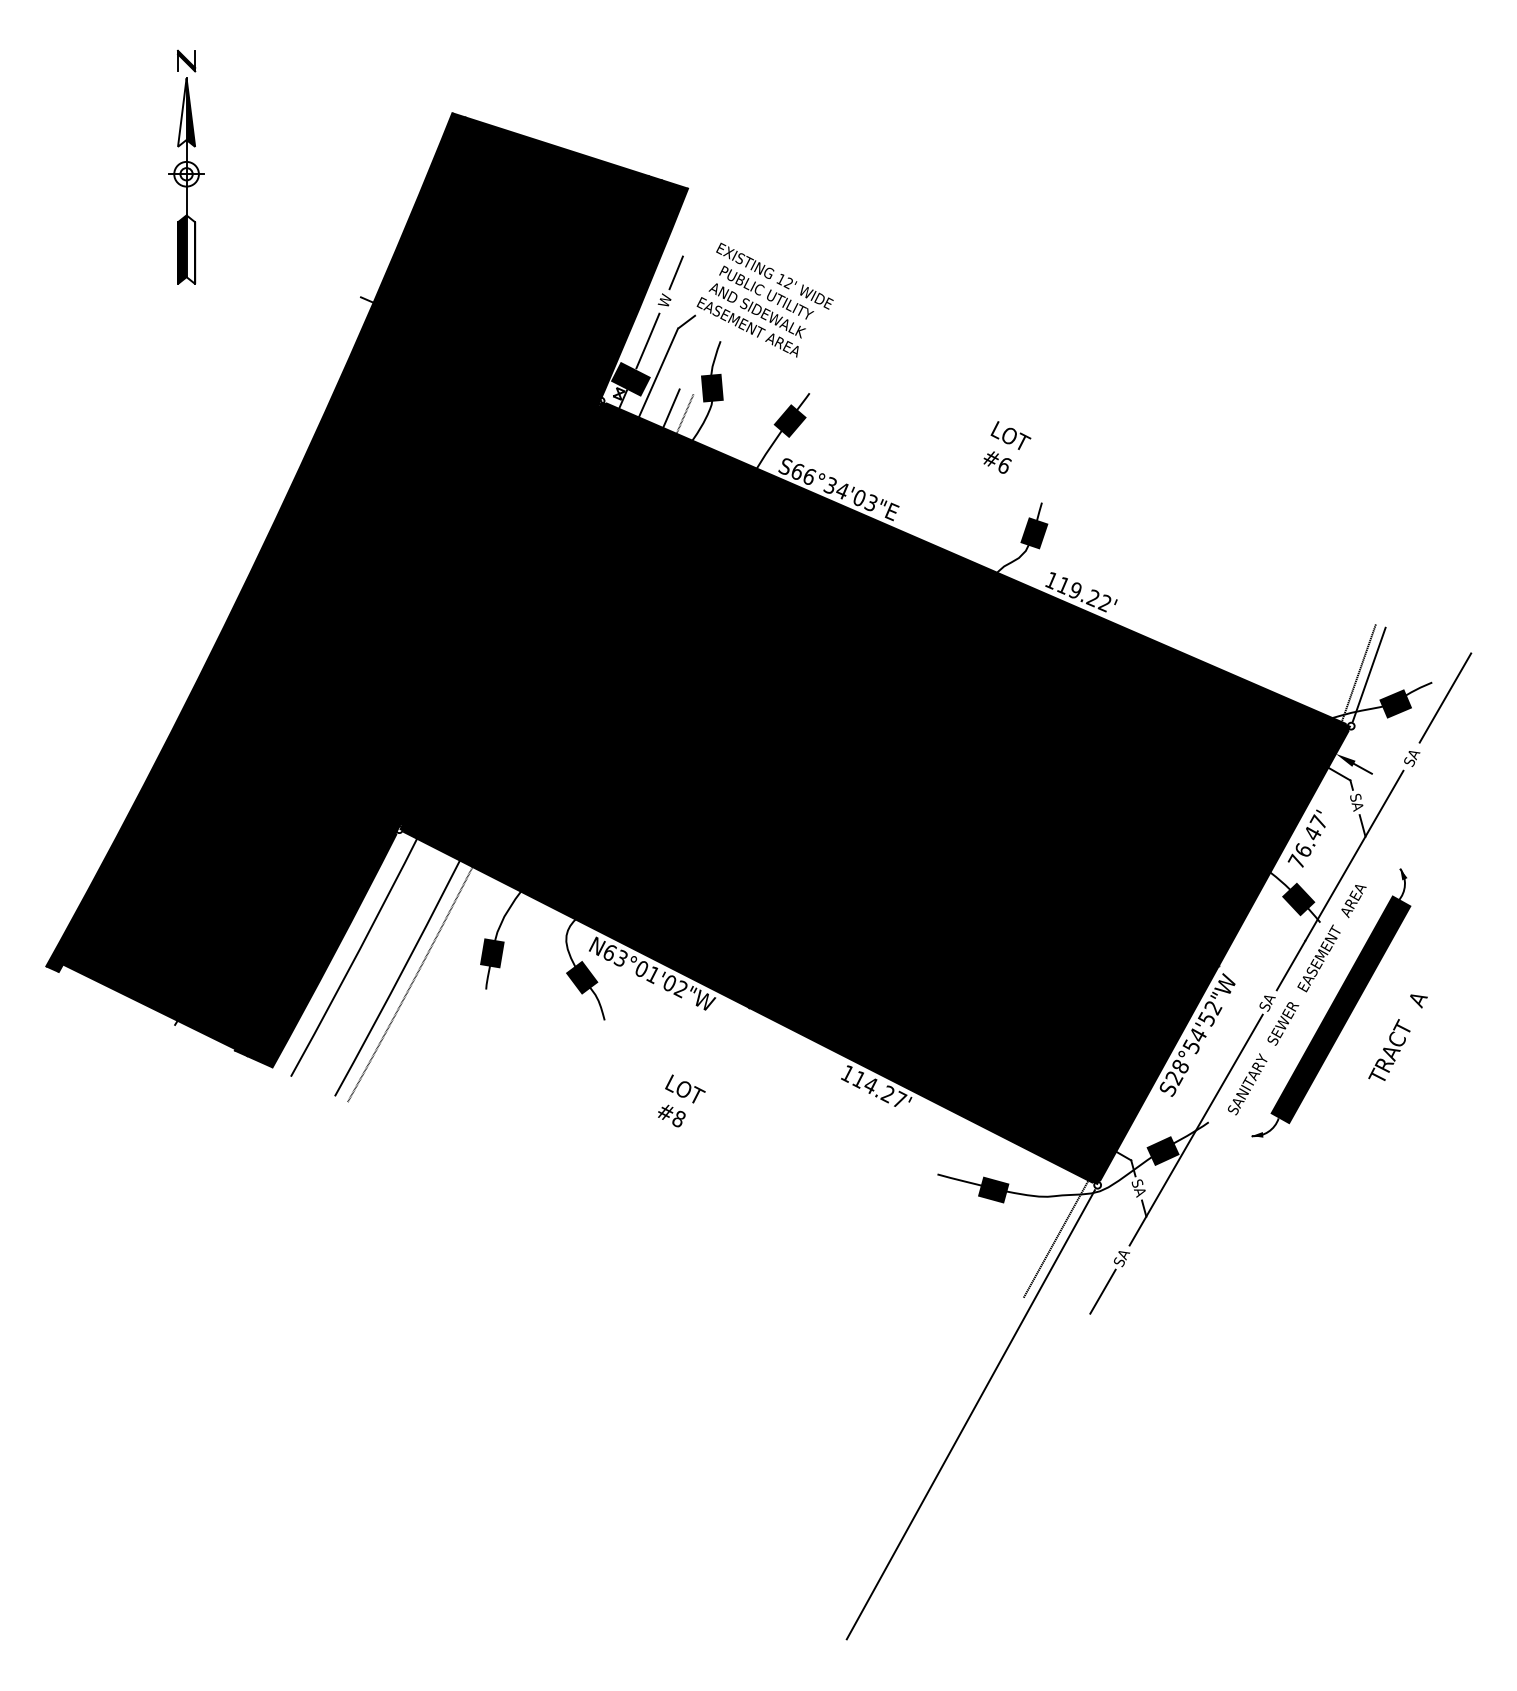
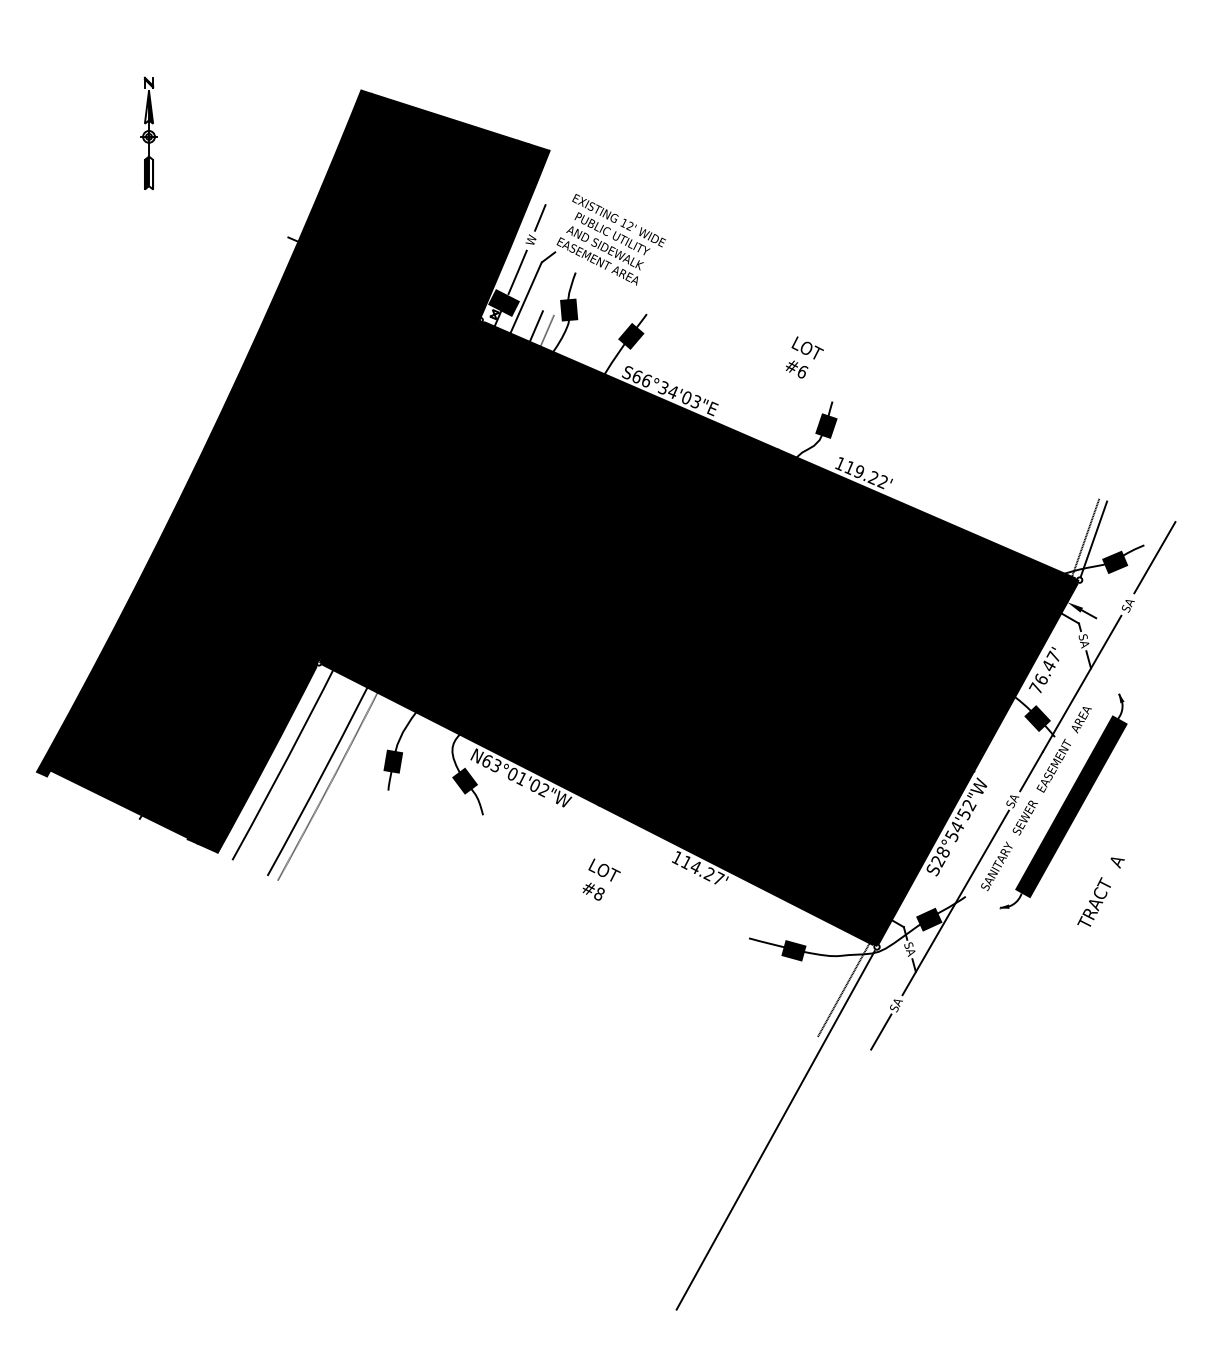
part: (185, 167) -> (148, 133), size x0.6
text: (1397, 1036) -> (1100, 891), moved
text: (681, 1100) -> (601, 879), moved

